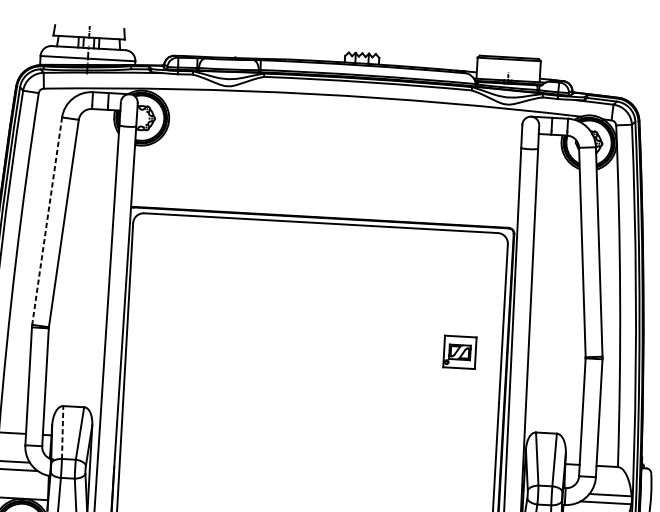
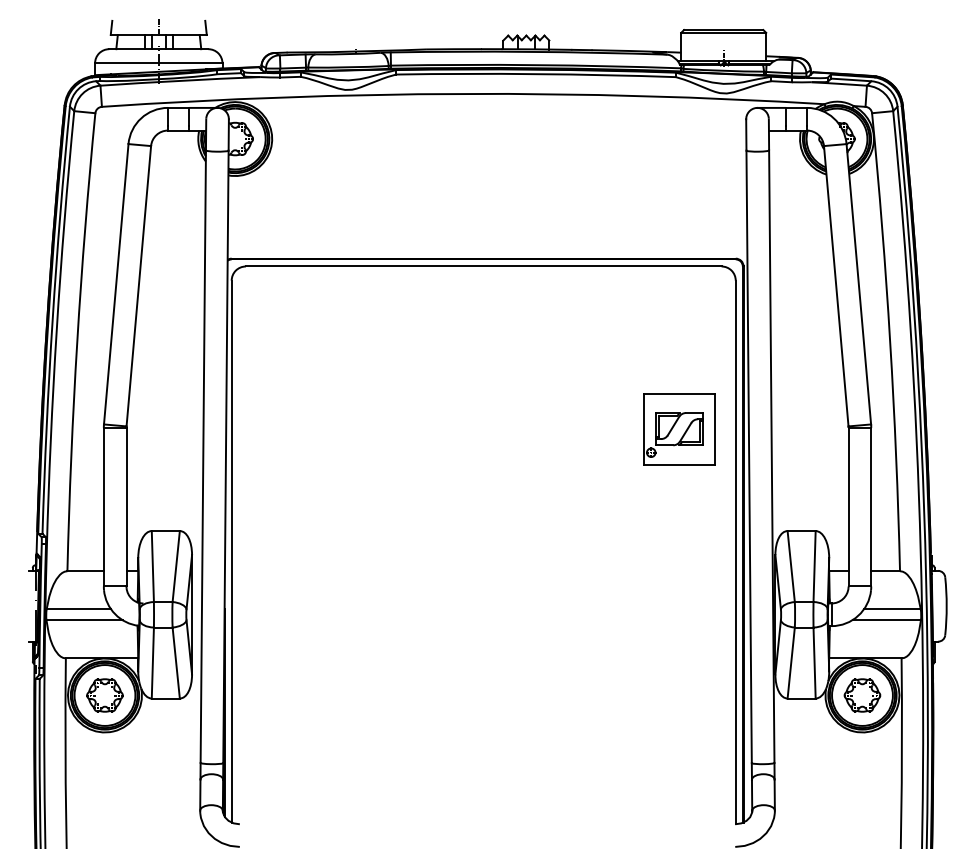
line: (47, 221) -> (116, 284), dashed -> solid
part: (459, 352) -> (679, 429), size x1.67
line: (62, 432) -> (152, 566), dashed -> solid

